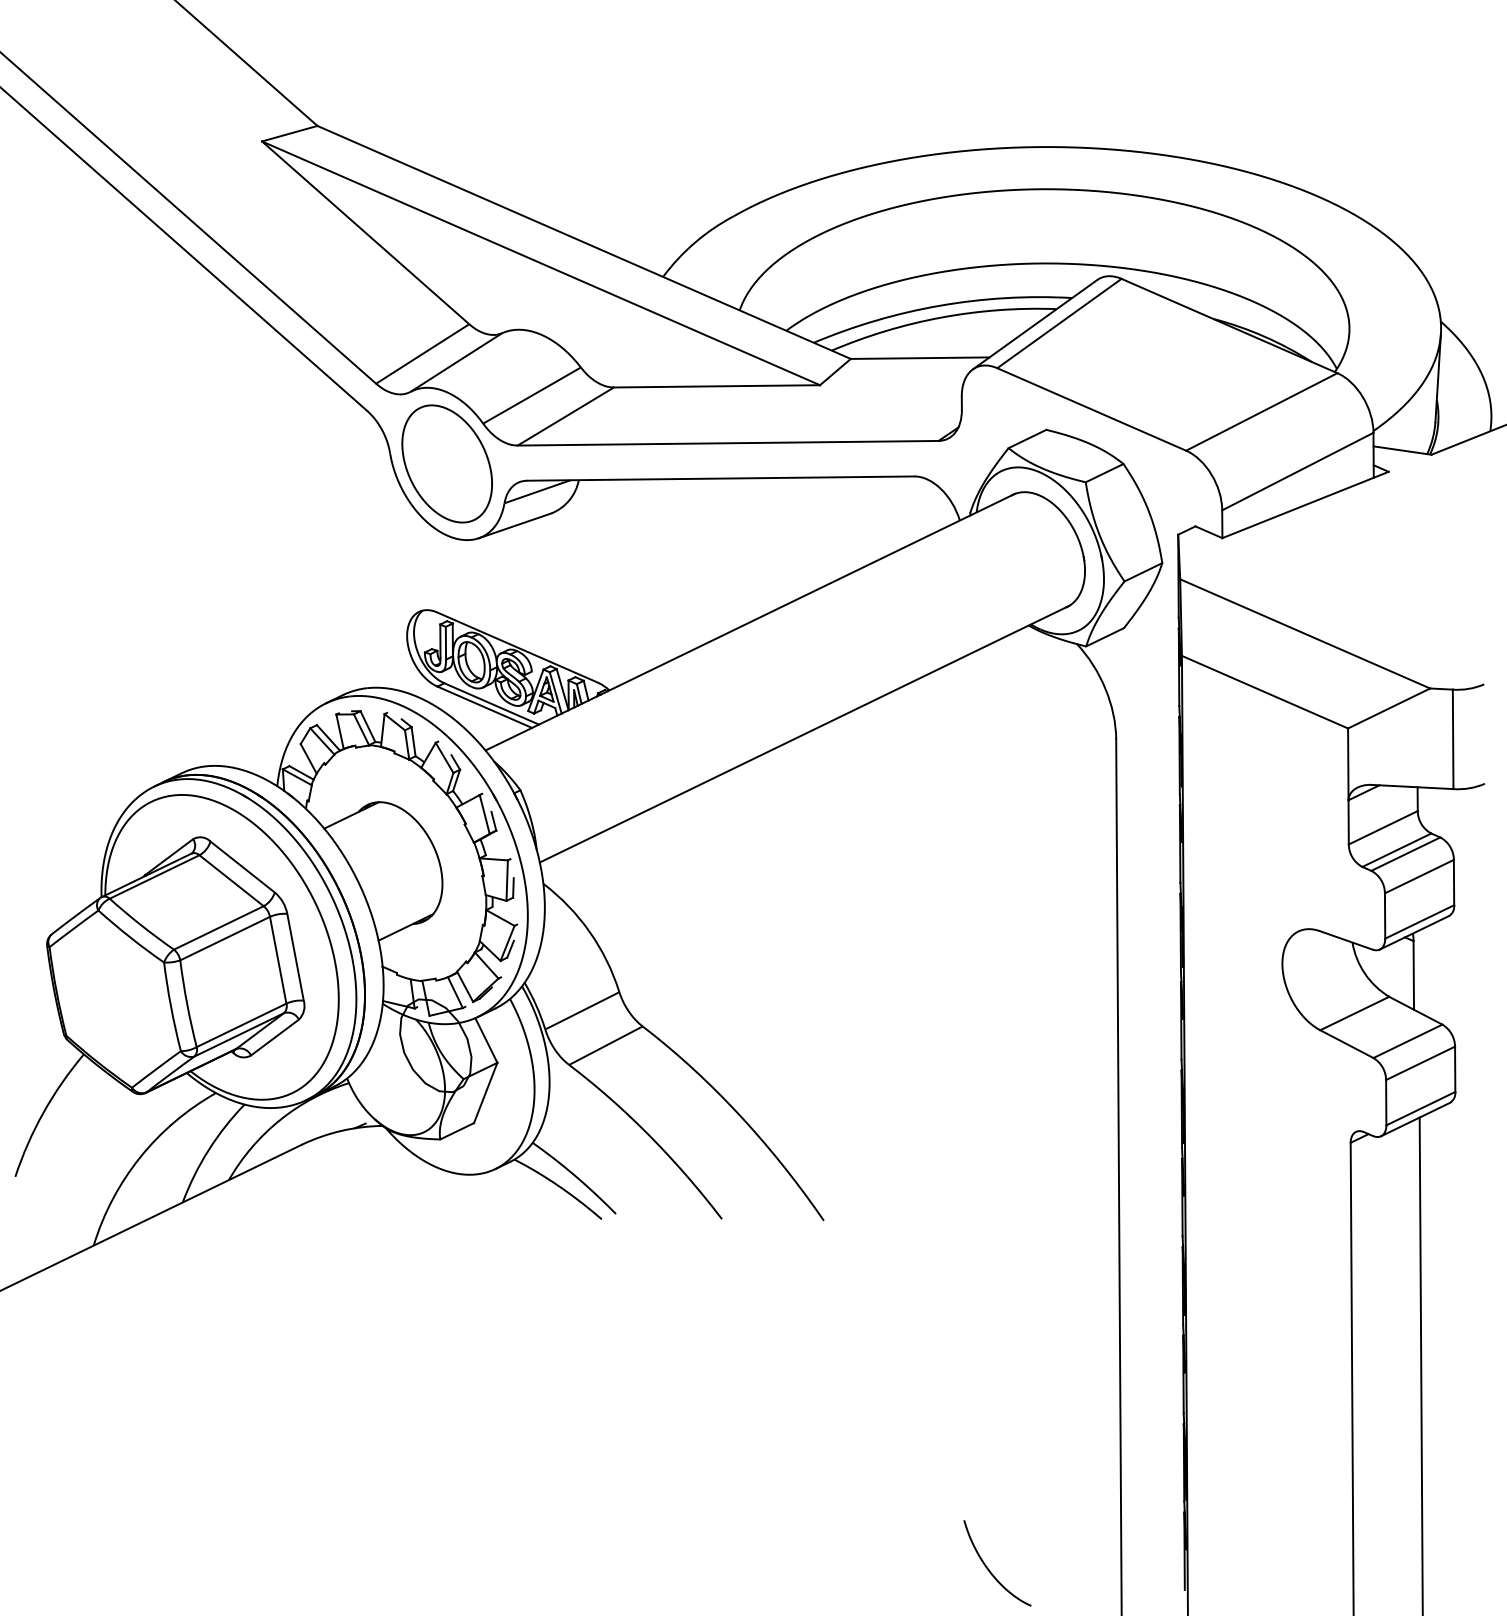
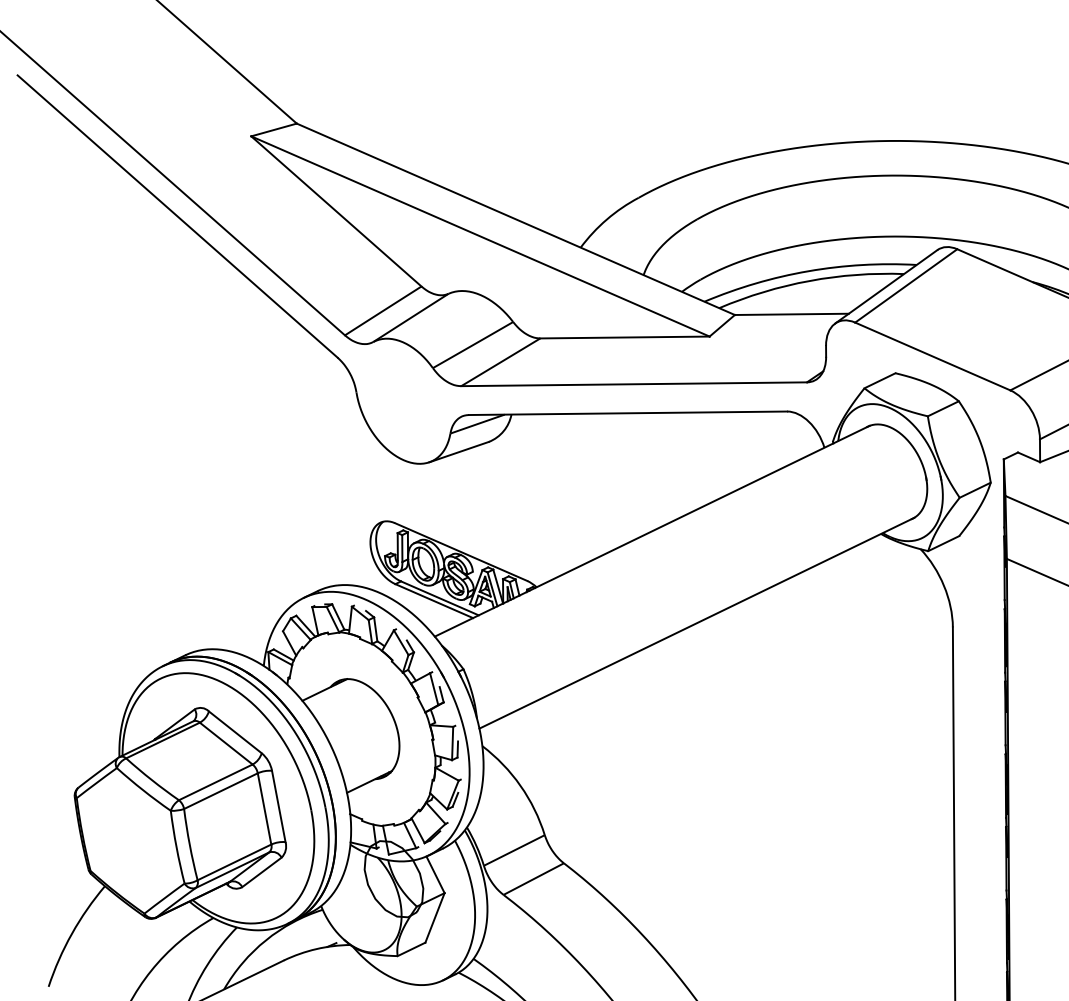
part: (446, 463) -> (402, 400), removed

